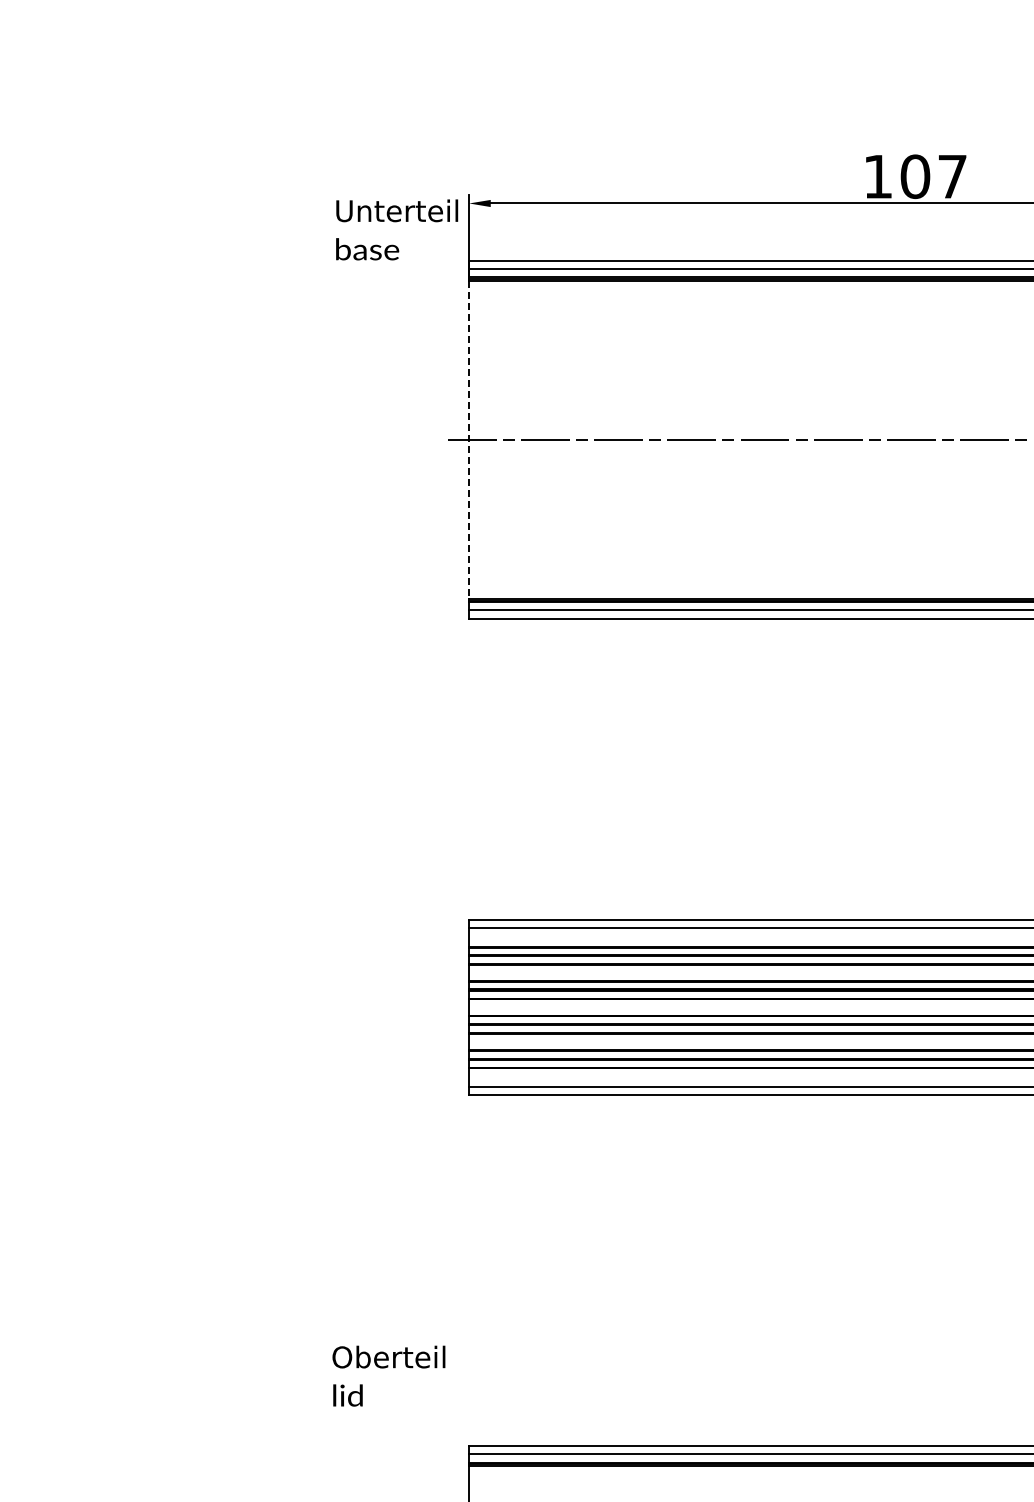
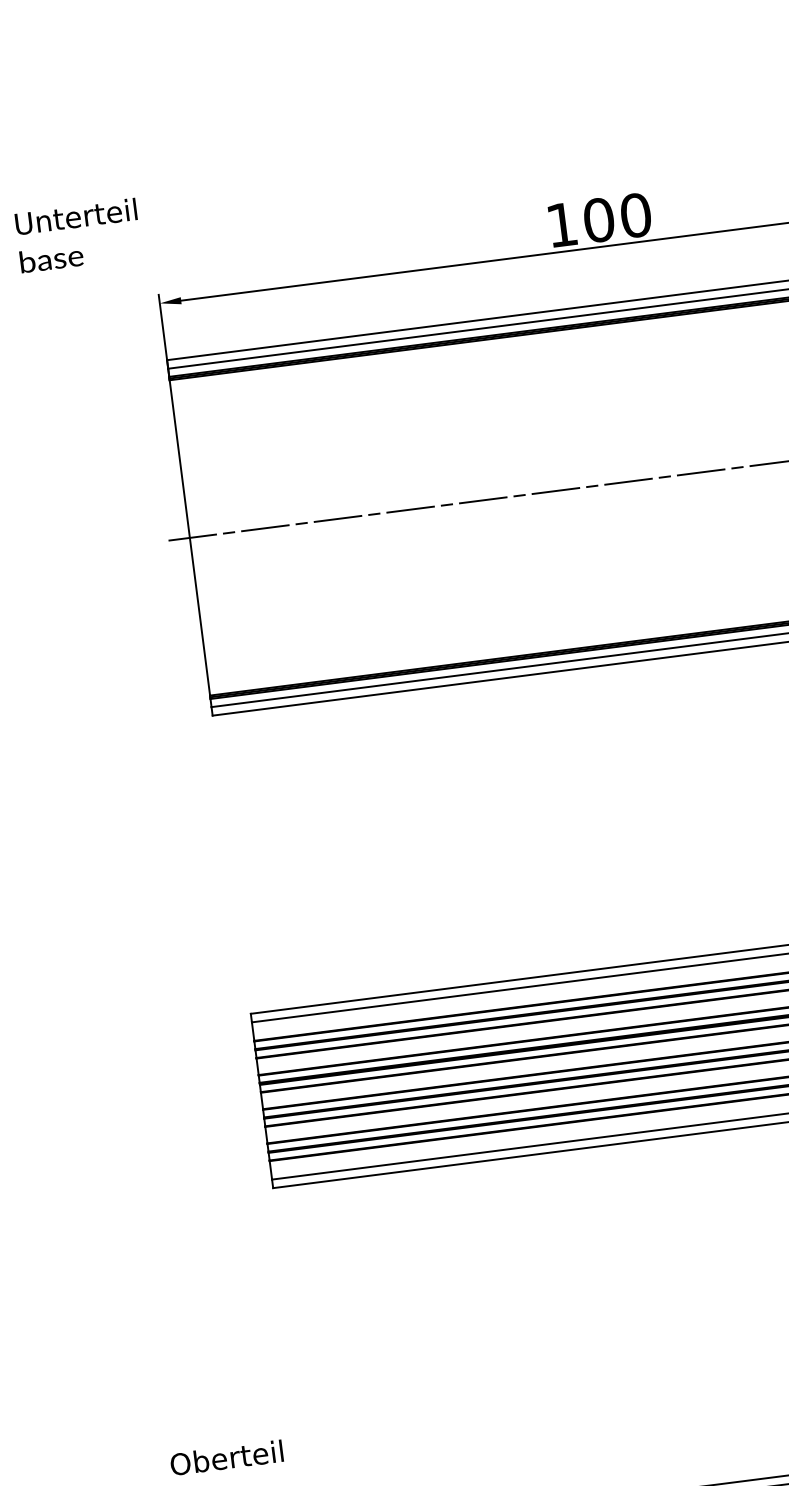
text: (952, 176) -> (635, 215), 107 -> 100
text: (397, 229) -> (78, 235), moved
line: (469, 439) -> (190, 537), dashed -> solid

